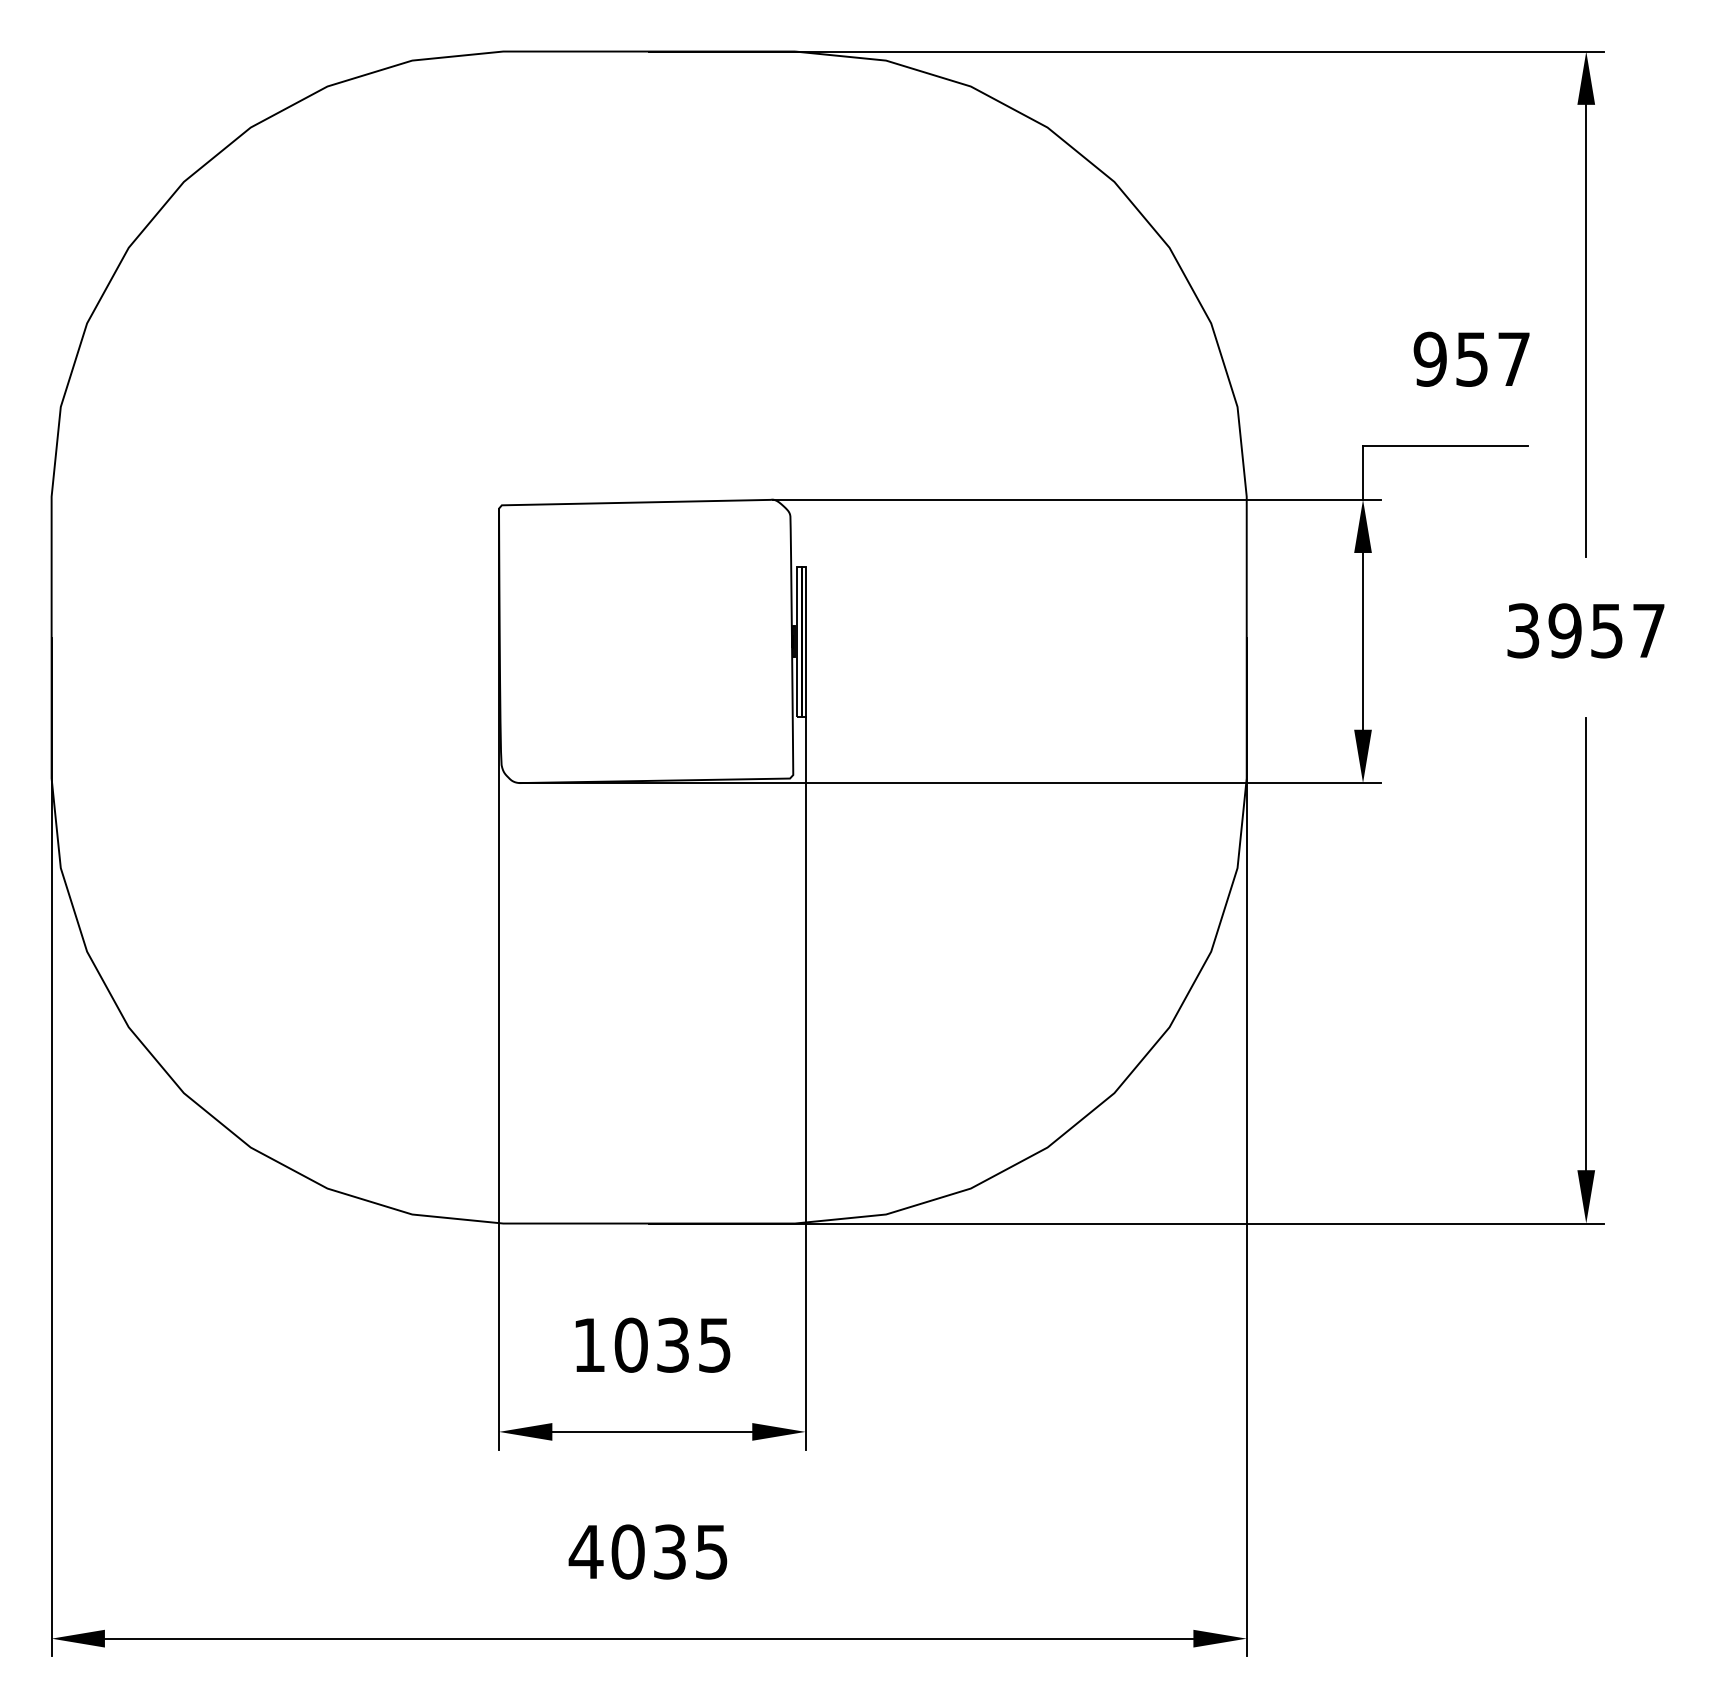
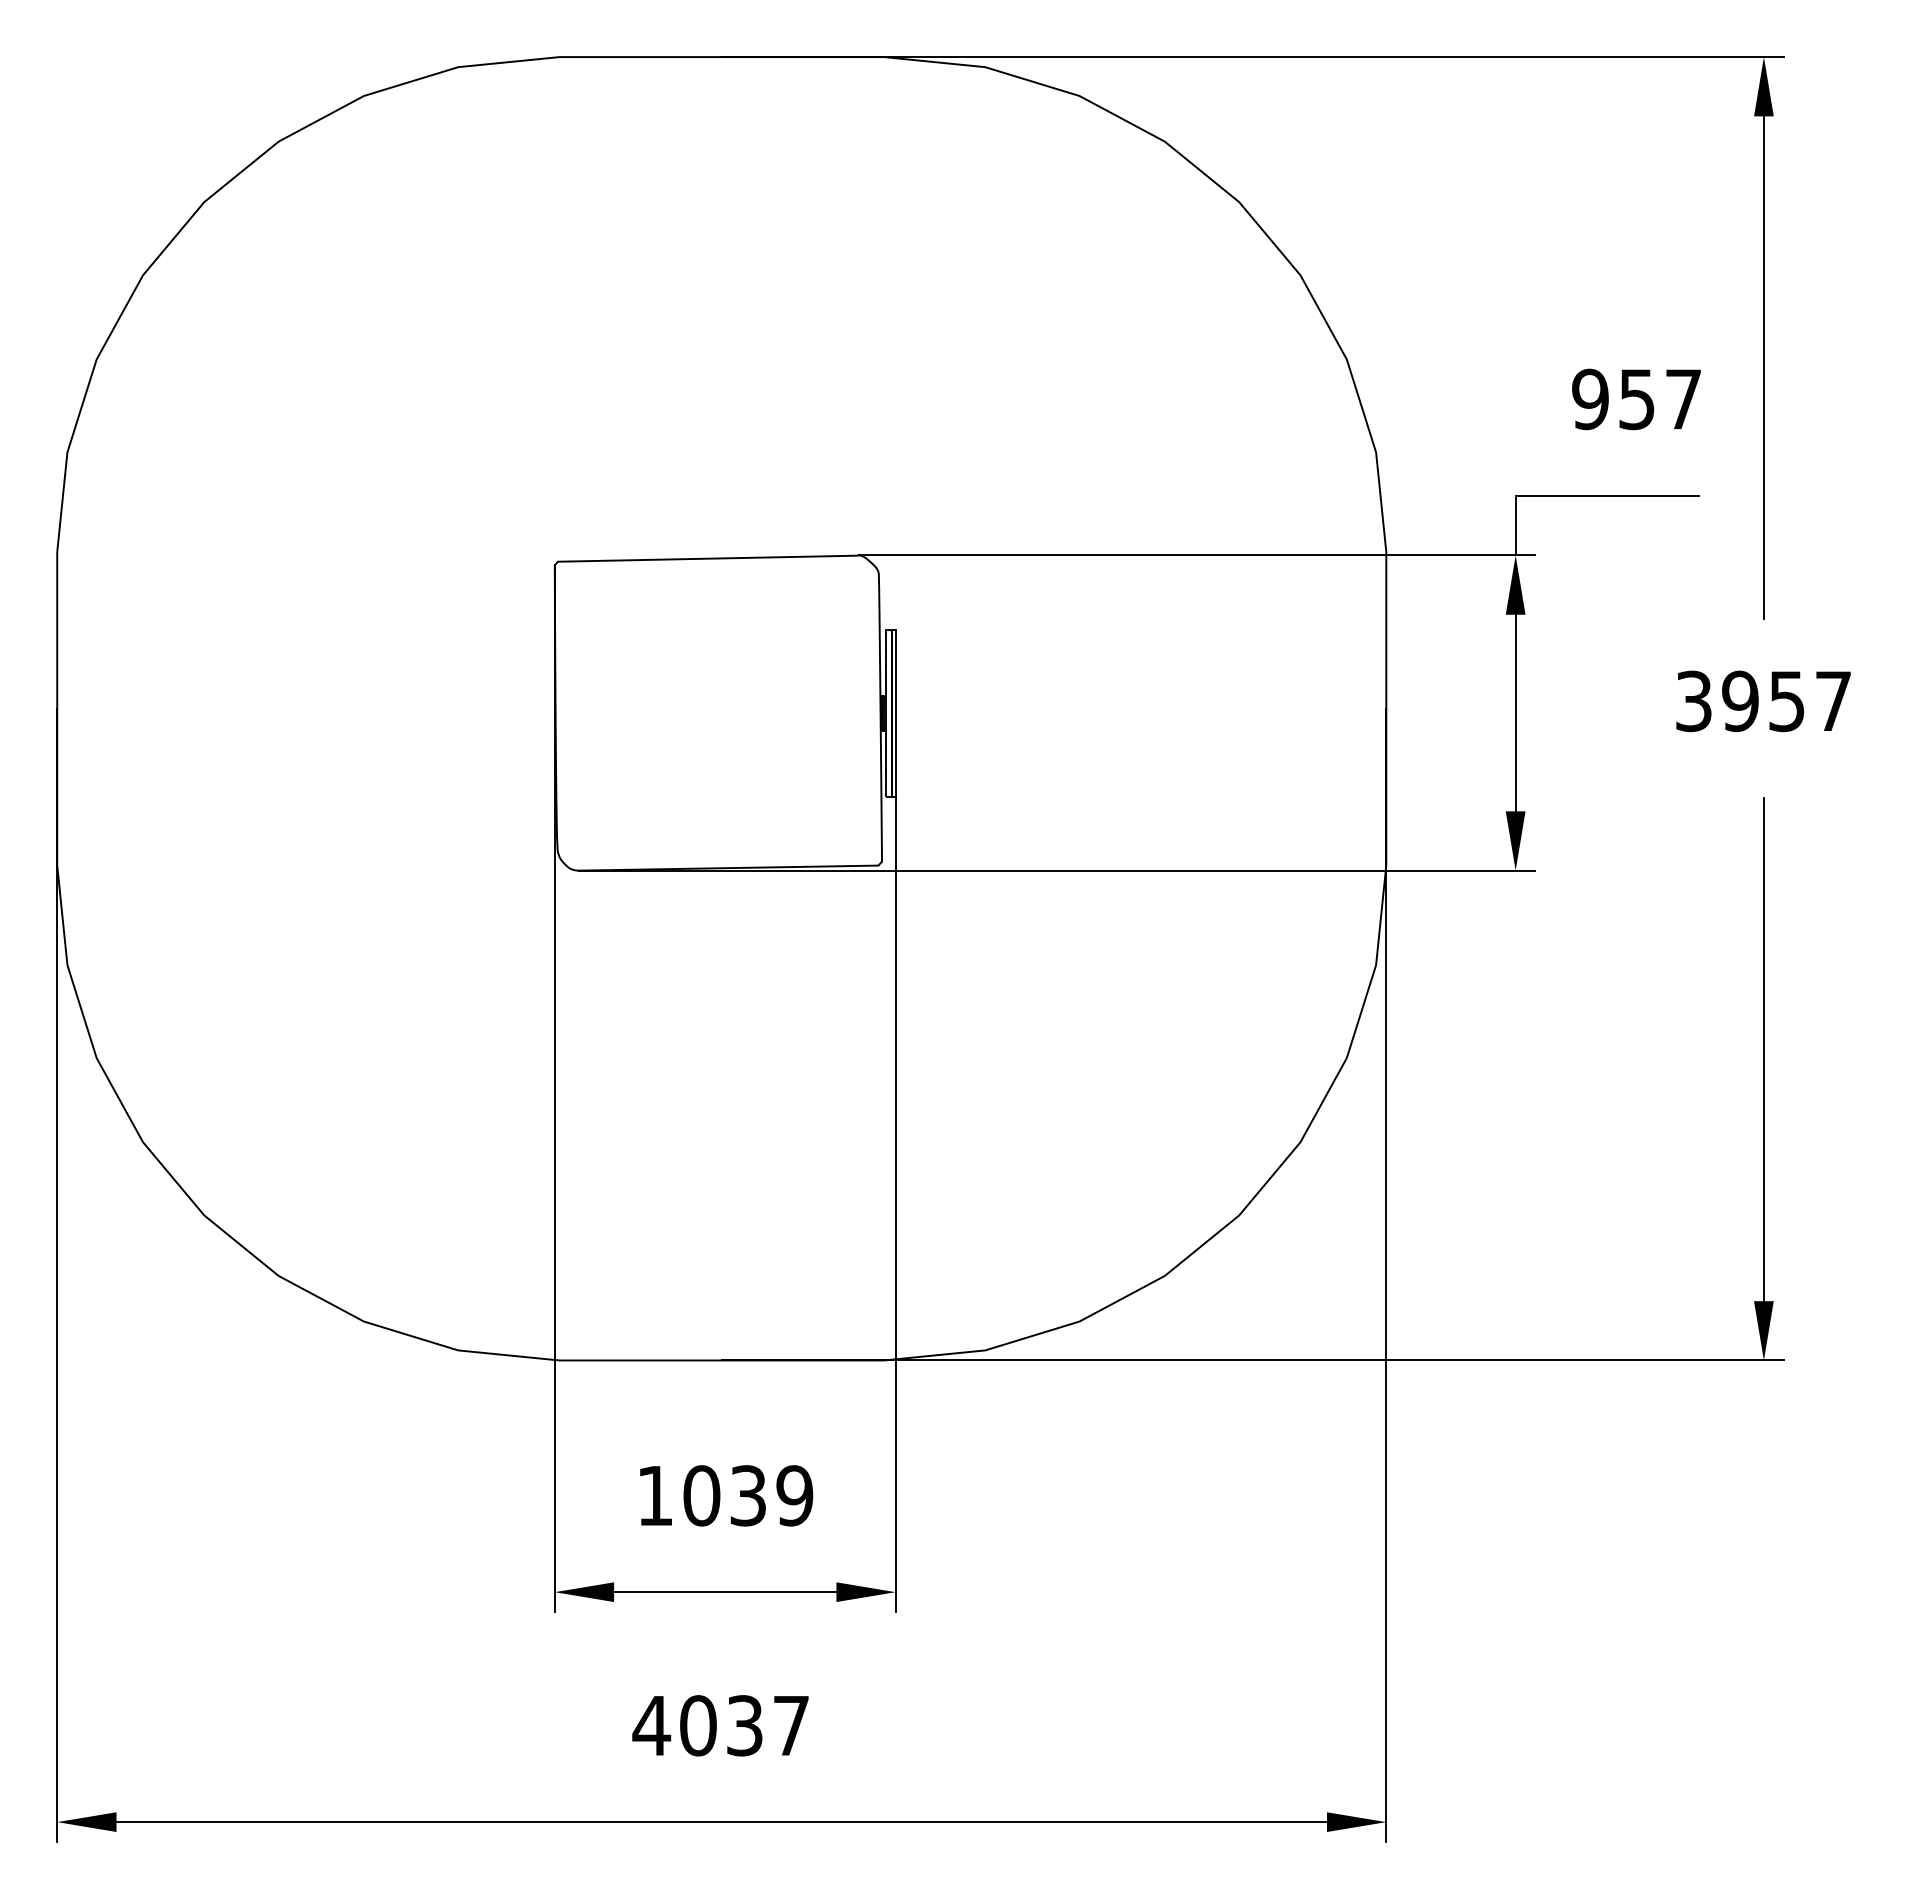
text: (714, 1344) -> (794, 1495), 1035 -> 1039
text: (711, 1552) -> (791, 1726), 4035 -> 4037

